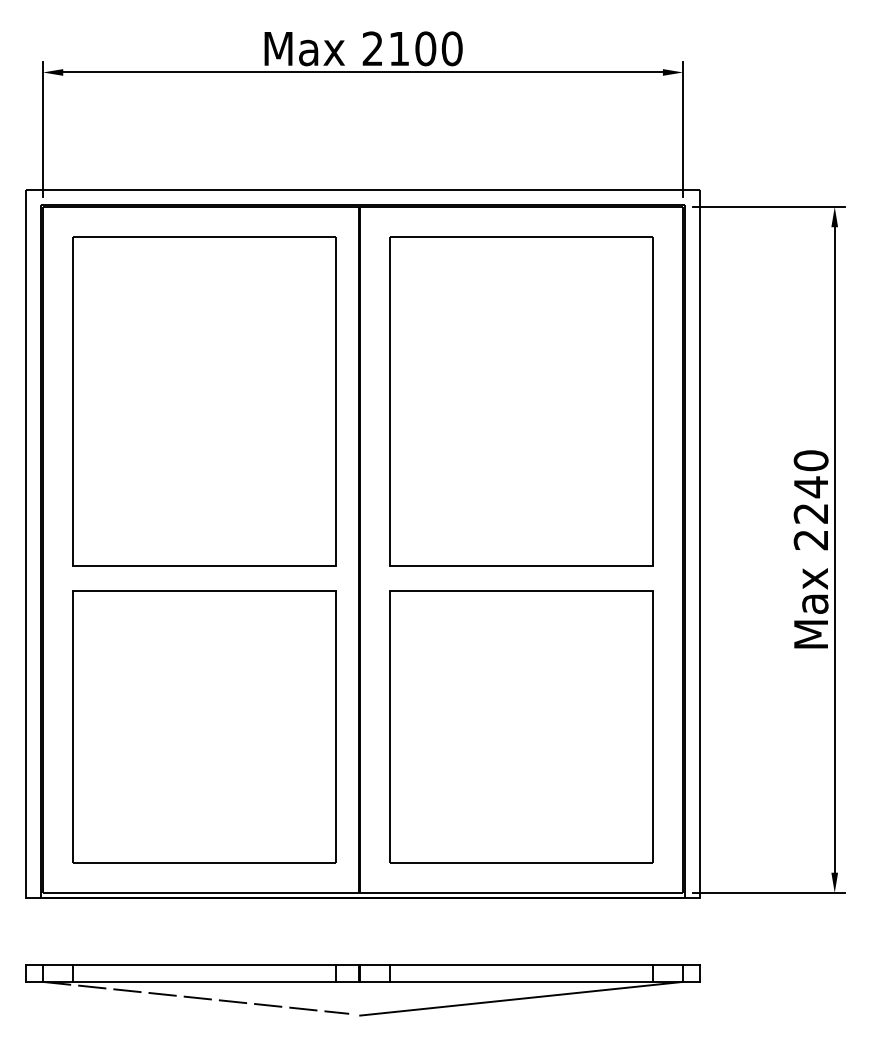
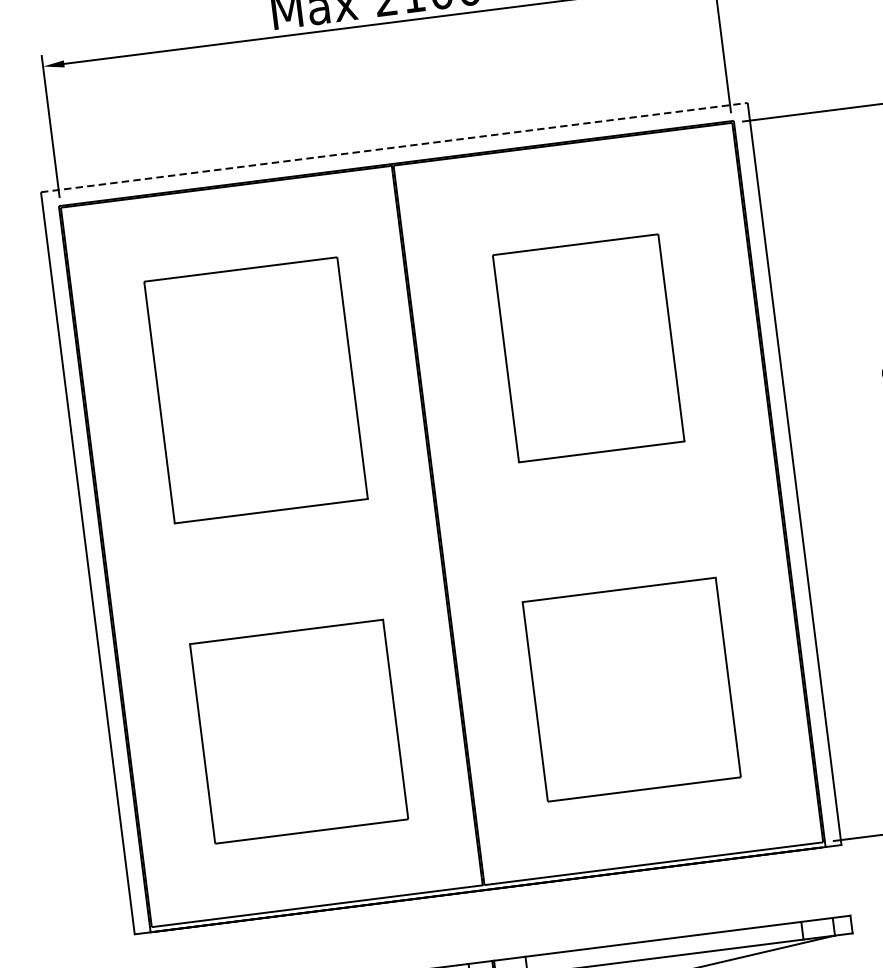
line: (363, 190) -> (394, 147), solid -> dashed
part: (204, 401) -> (256, 390), size x0.7
part: (521, 401) -> (588, 348), size x0.6
part: (204, 726) -> (299, 731), size x0.7
part: (521, 726) -> (631, 689), size x0.7

